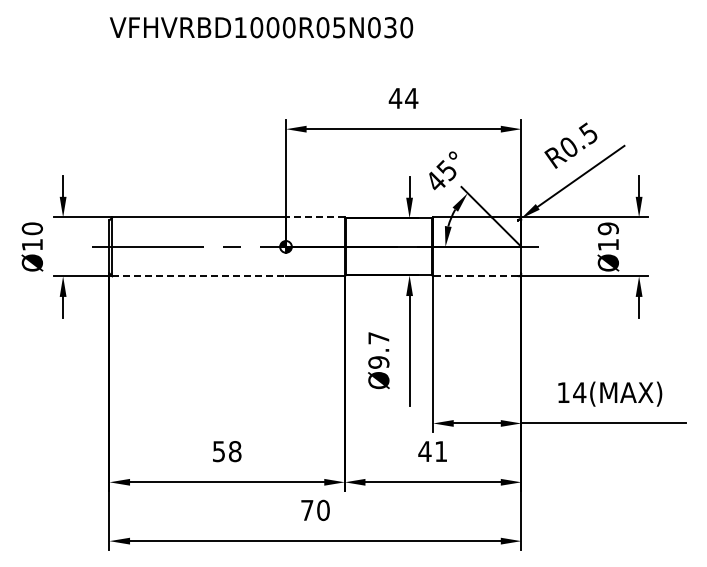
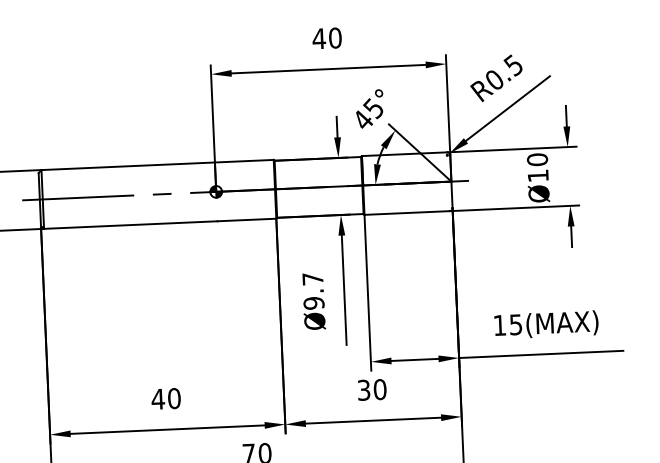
text: (411, 98) -> (335, 38), 44 -> 40
line: (314, 217) -> (243, 161), dashed -> solid
text: (608, 228) -> (537, 159), Ø19 -> Ø10
line: (199, 276) -> (131, 225), dashed -> solid
line: (475, 276) -> (406, 213), dashed -> solid
text: (579, 392) -> (515, 324), 14(MAX) -> 15(MAX)
text: (226, 451) -> (165, 398), 58 -> 40
text: (432, 451) -> (371, 389), 41 -> 30

